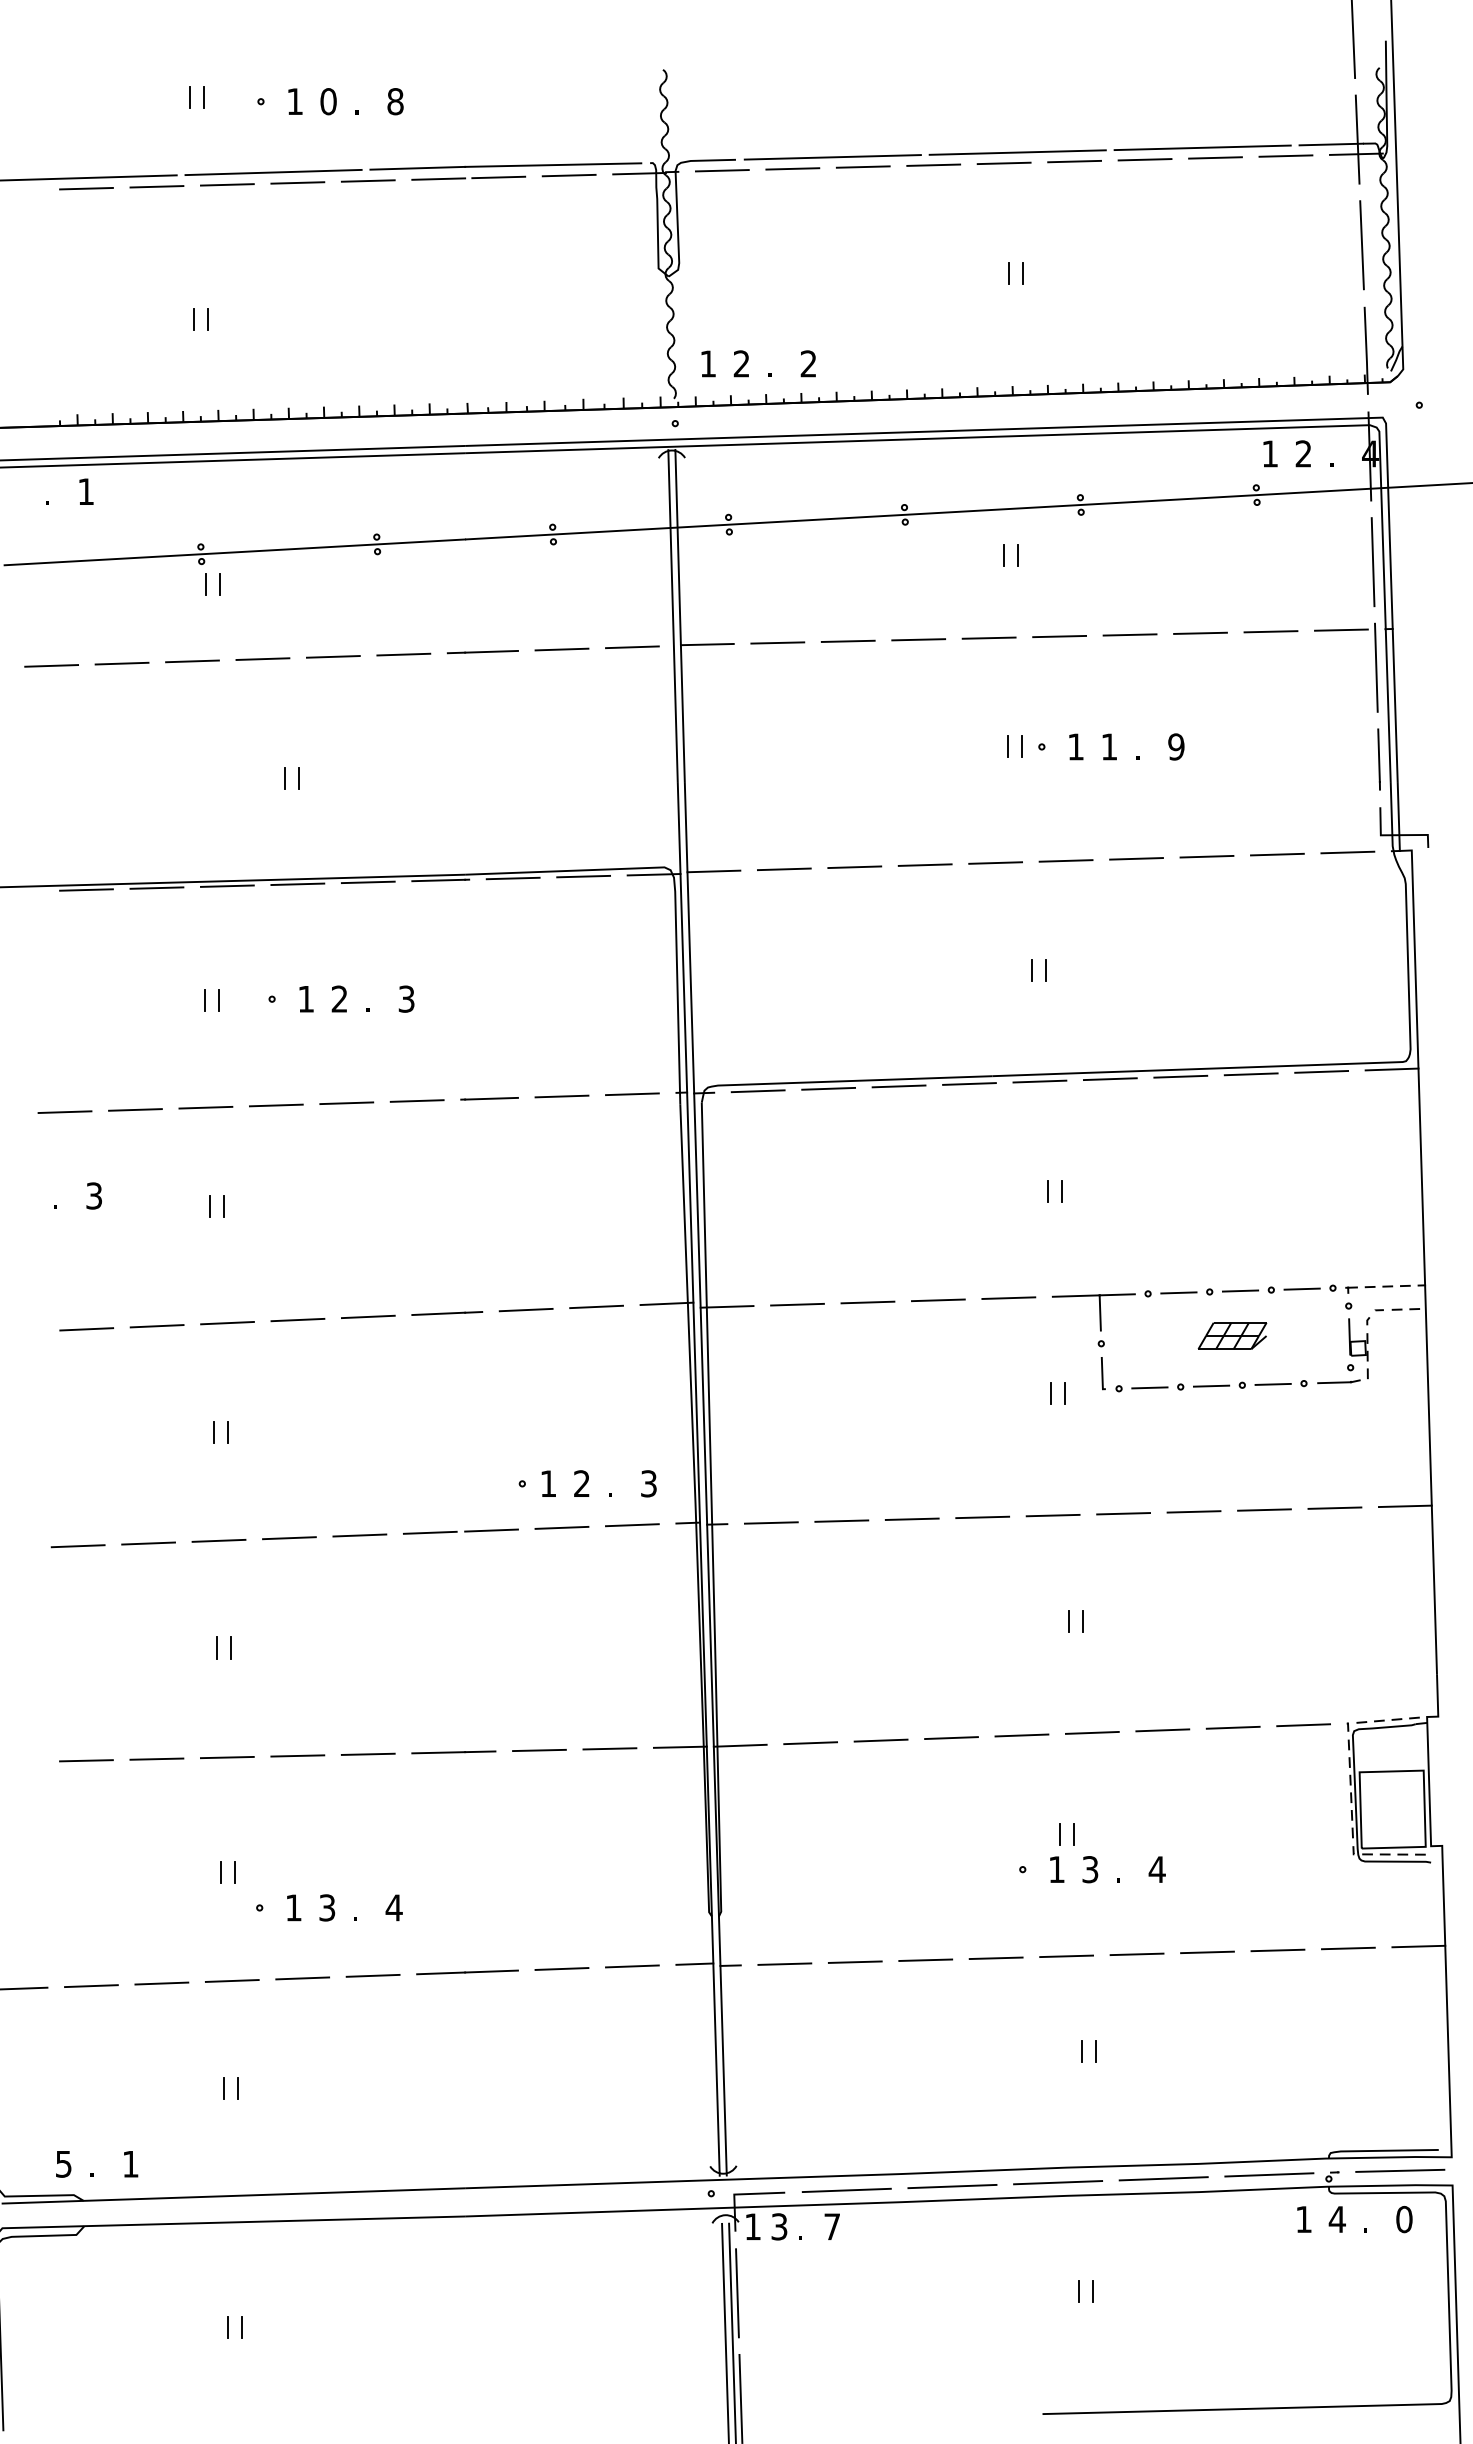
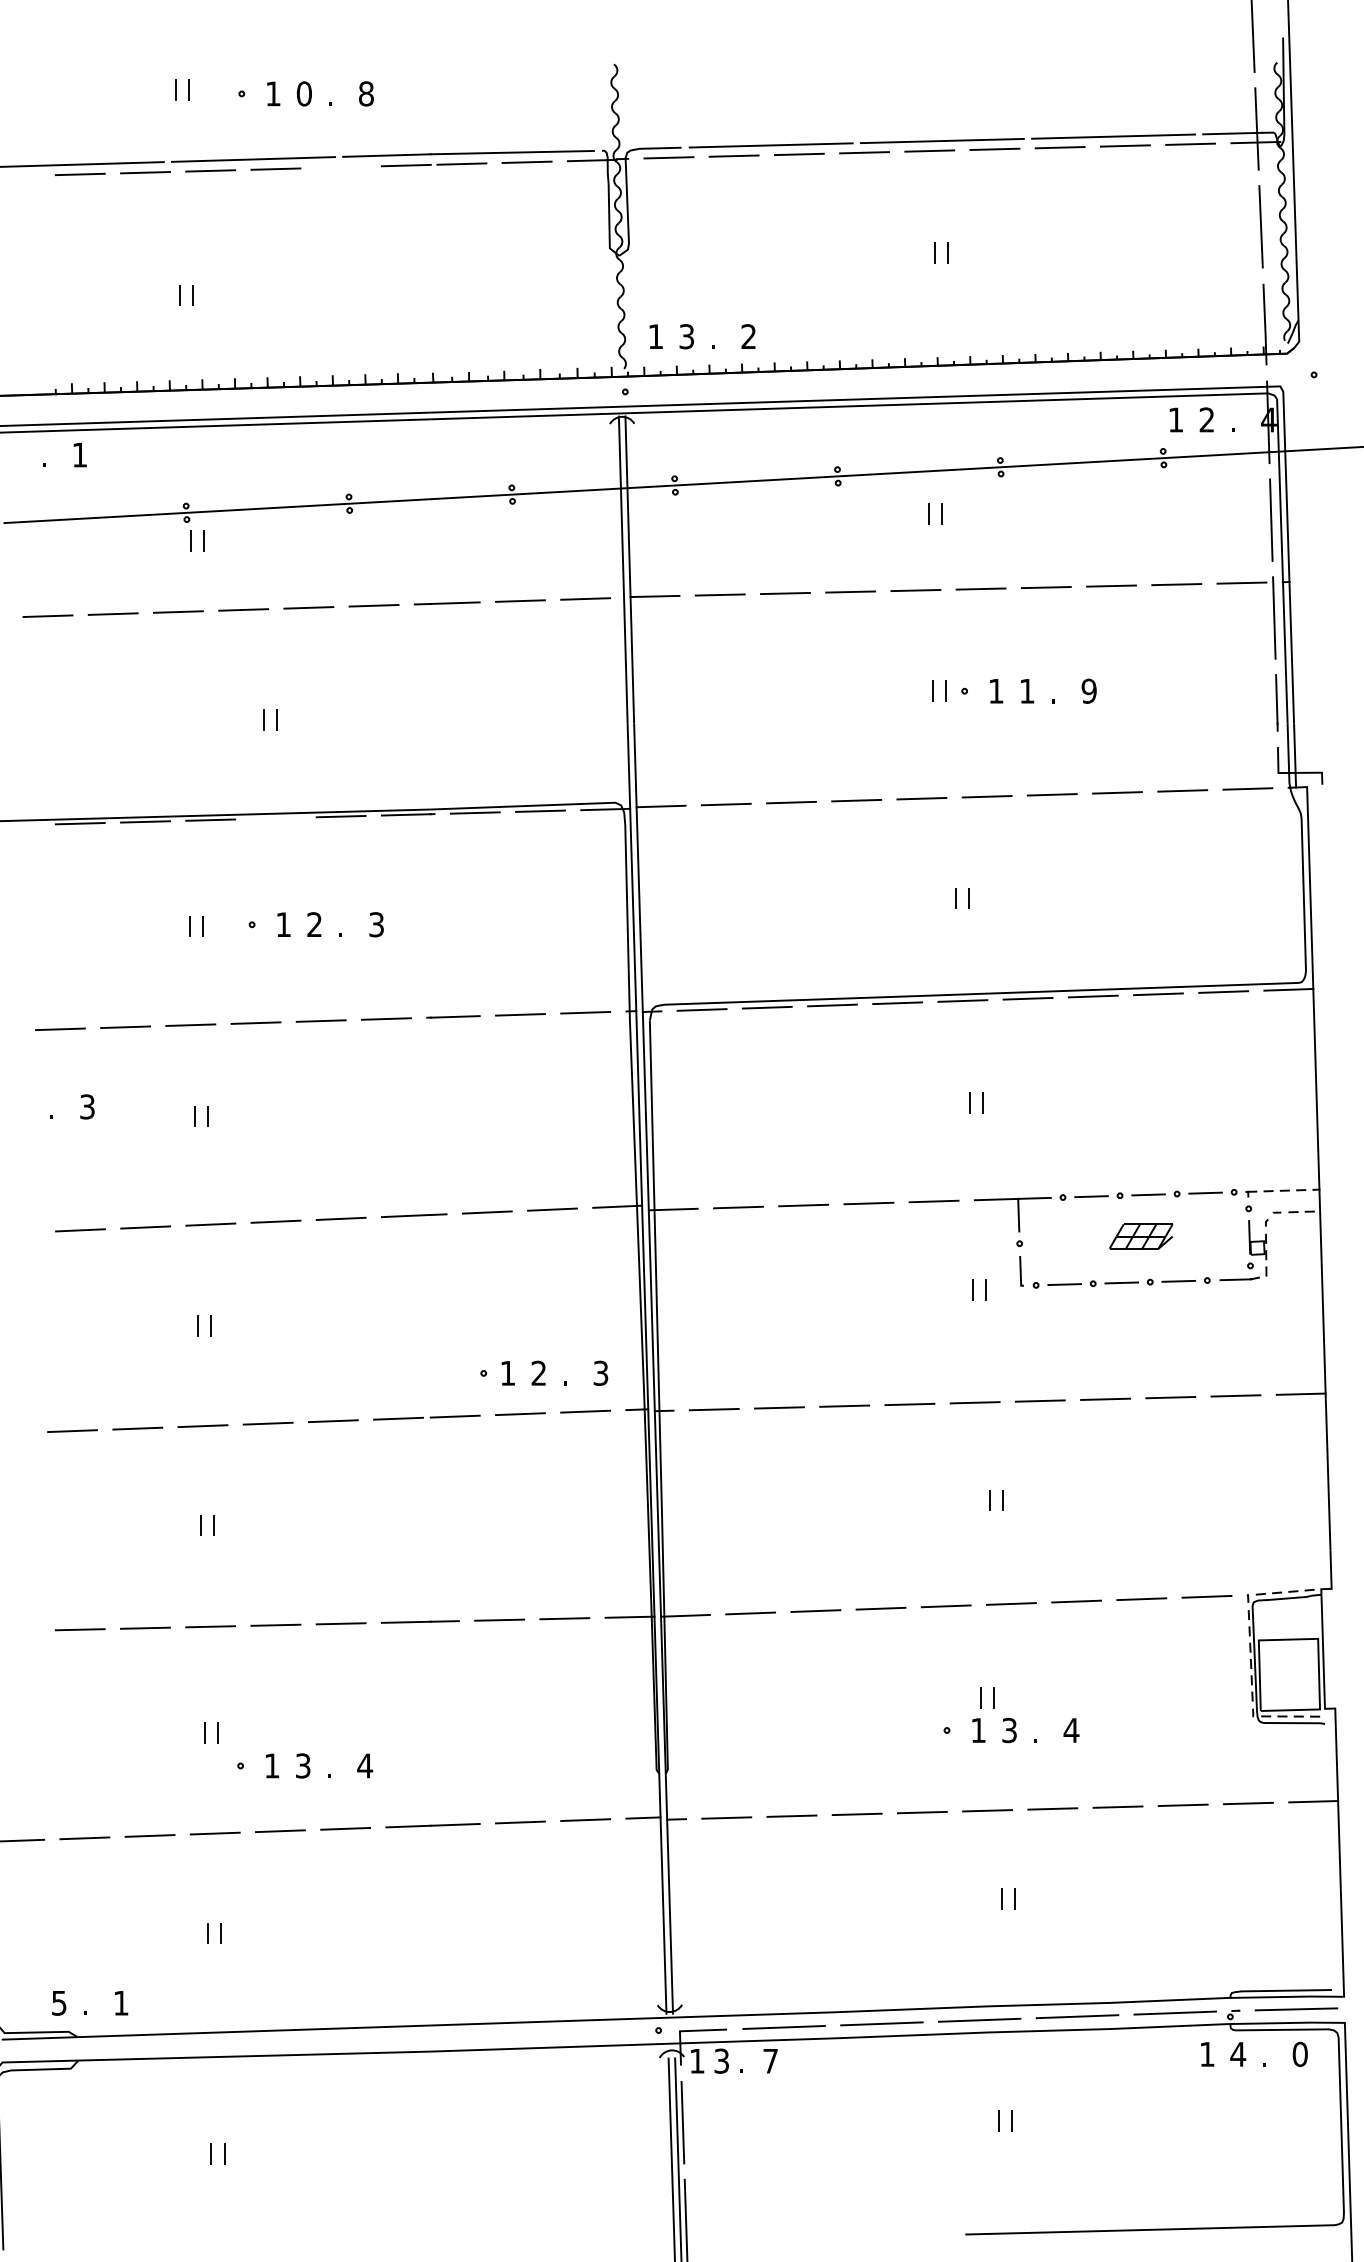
line: (367, 180) -> (340, 166), removed
text: (741, 363) -> (686, 336), 2 -> 3
line: (297, 884) -> (275, 818), removed

